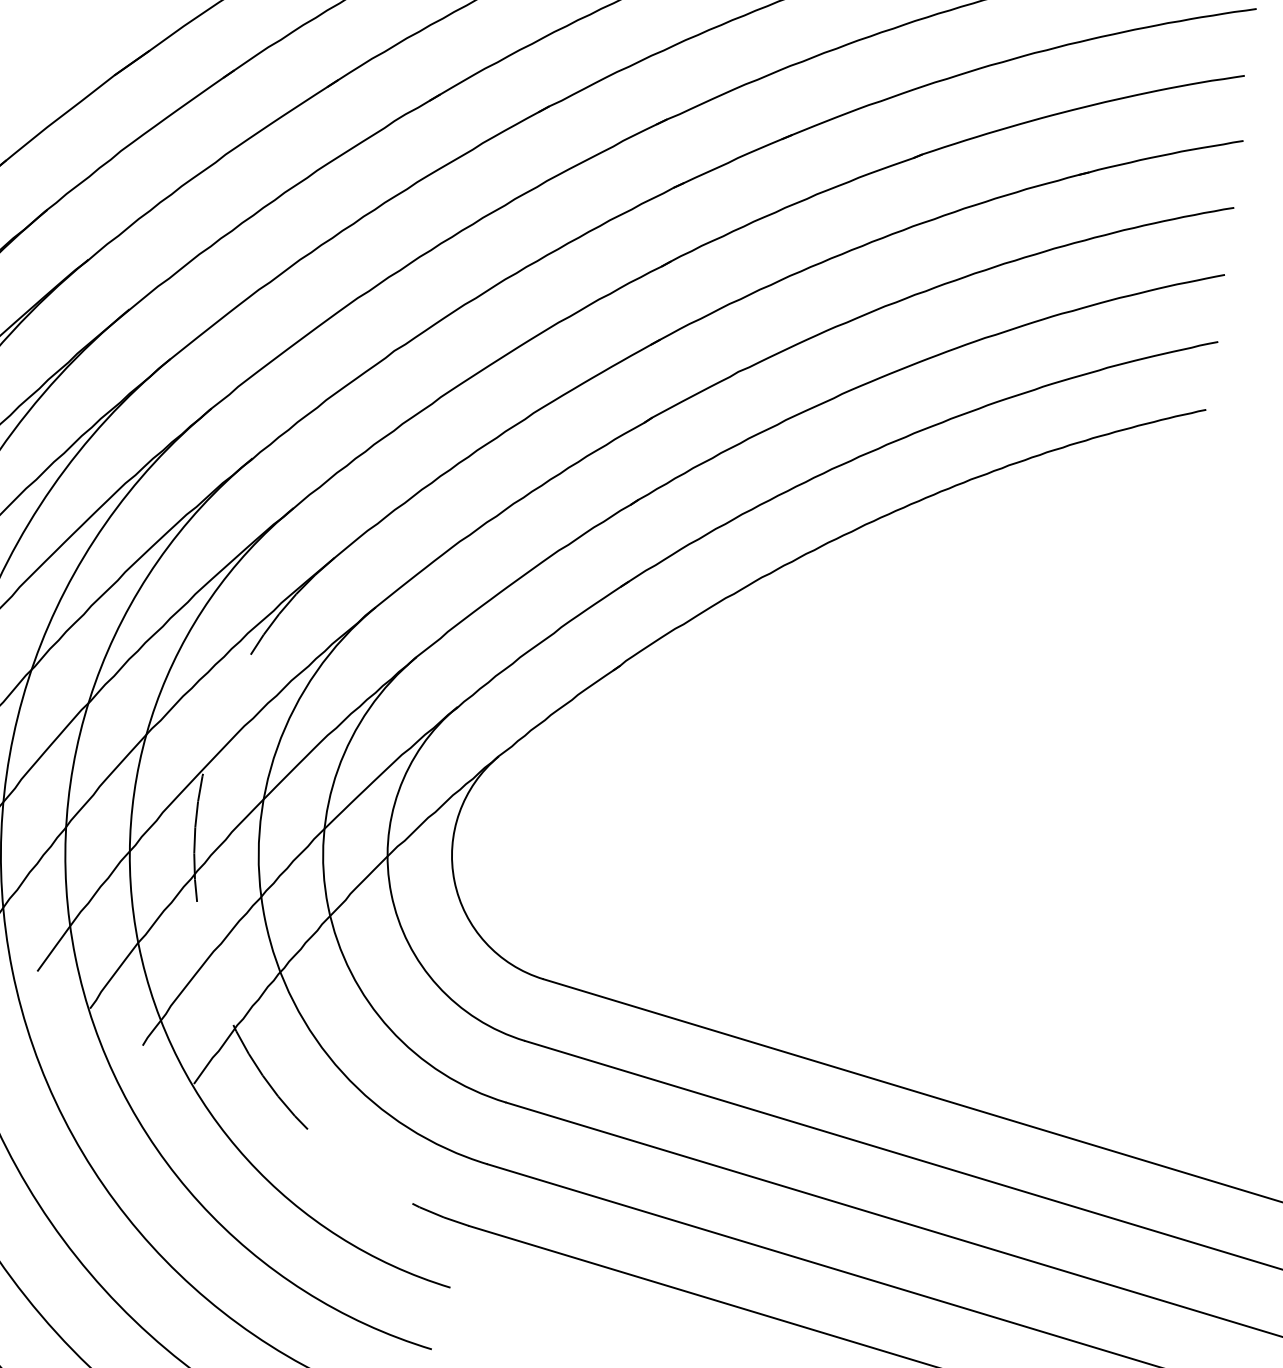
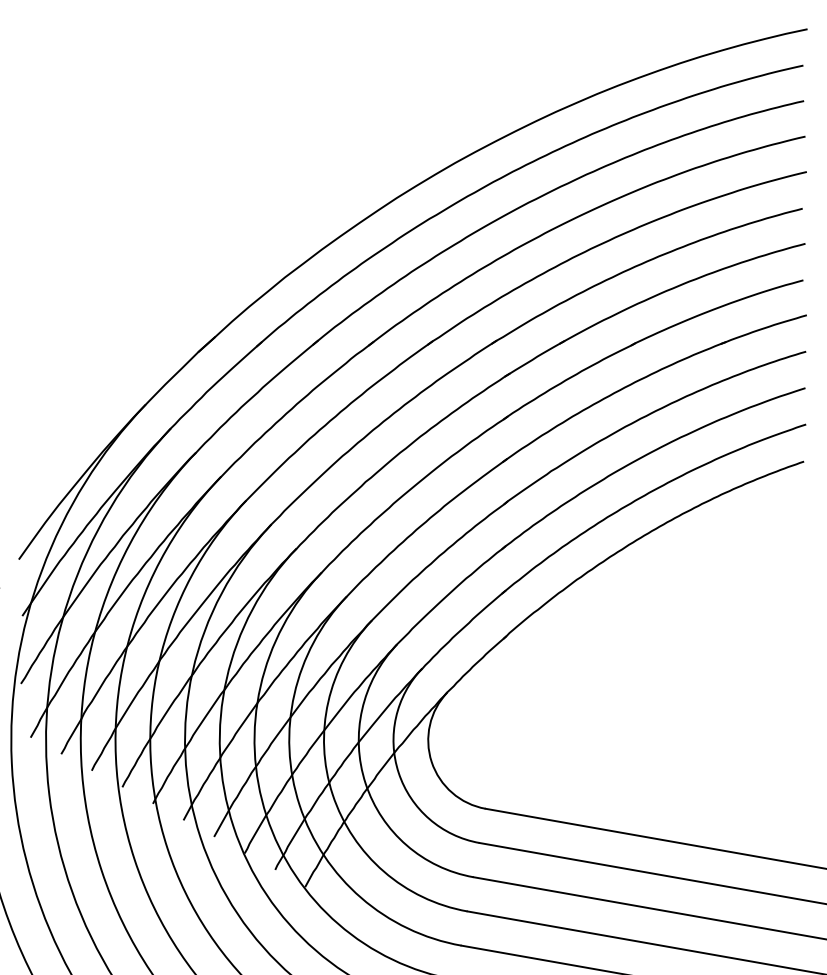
arc: (201, 932) -> (299, 805), dashed -> solid

